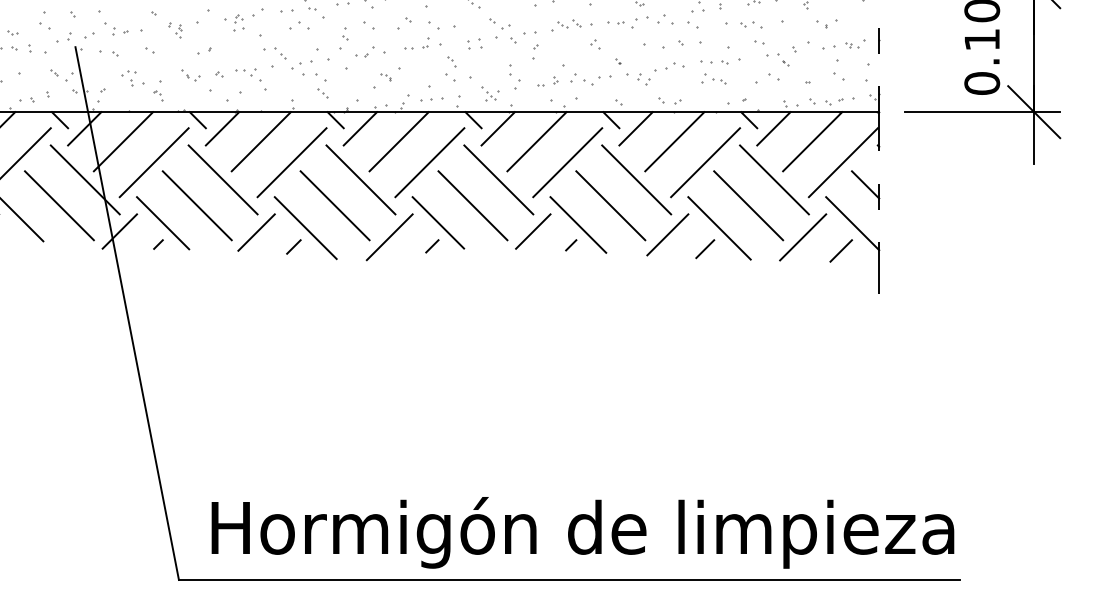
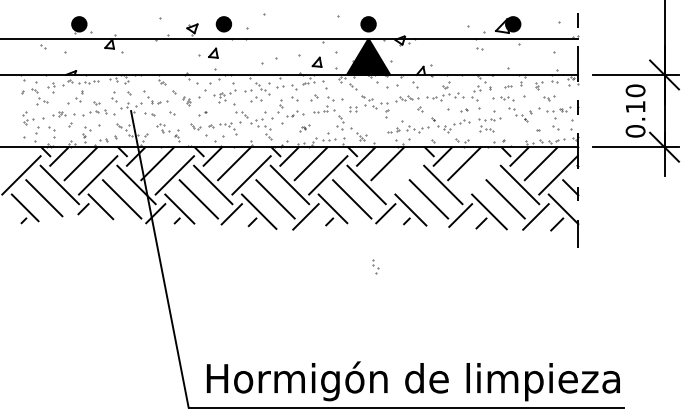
part: (672, 44) -> (463, 109), size x0.6
part: (514, 76) -> (375, 266), moved
part: (387, 78) -> (304, 128), size x0.6
part: (768, 78) -> (516, 128), removed
line: (566, 162) -> (404, 175), removed
line: (705, 162) -> (481, 175), removed

